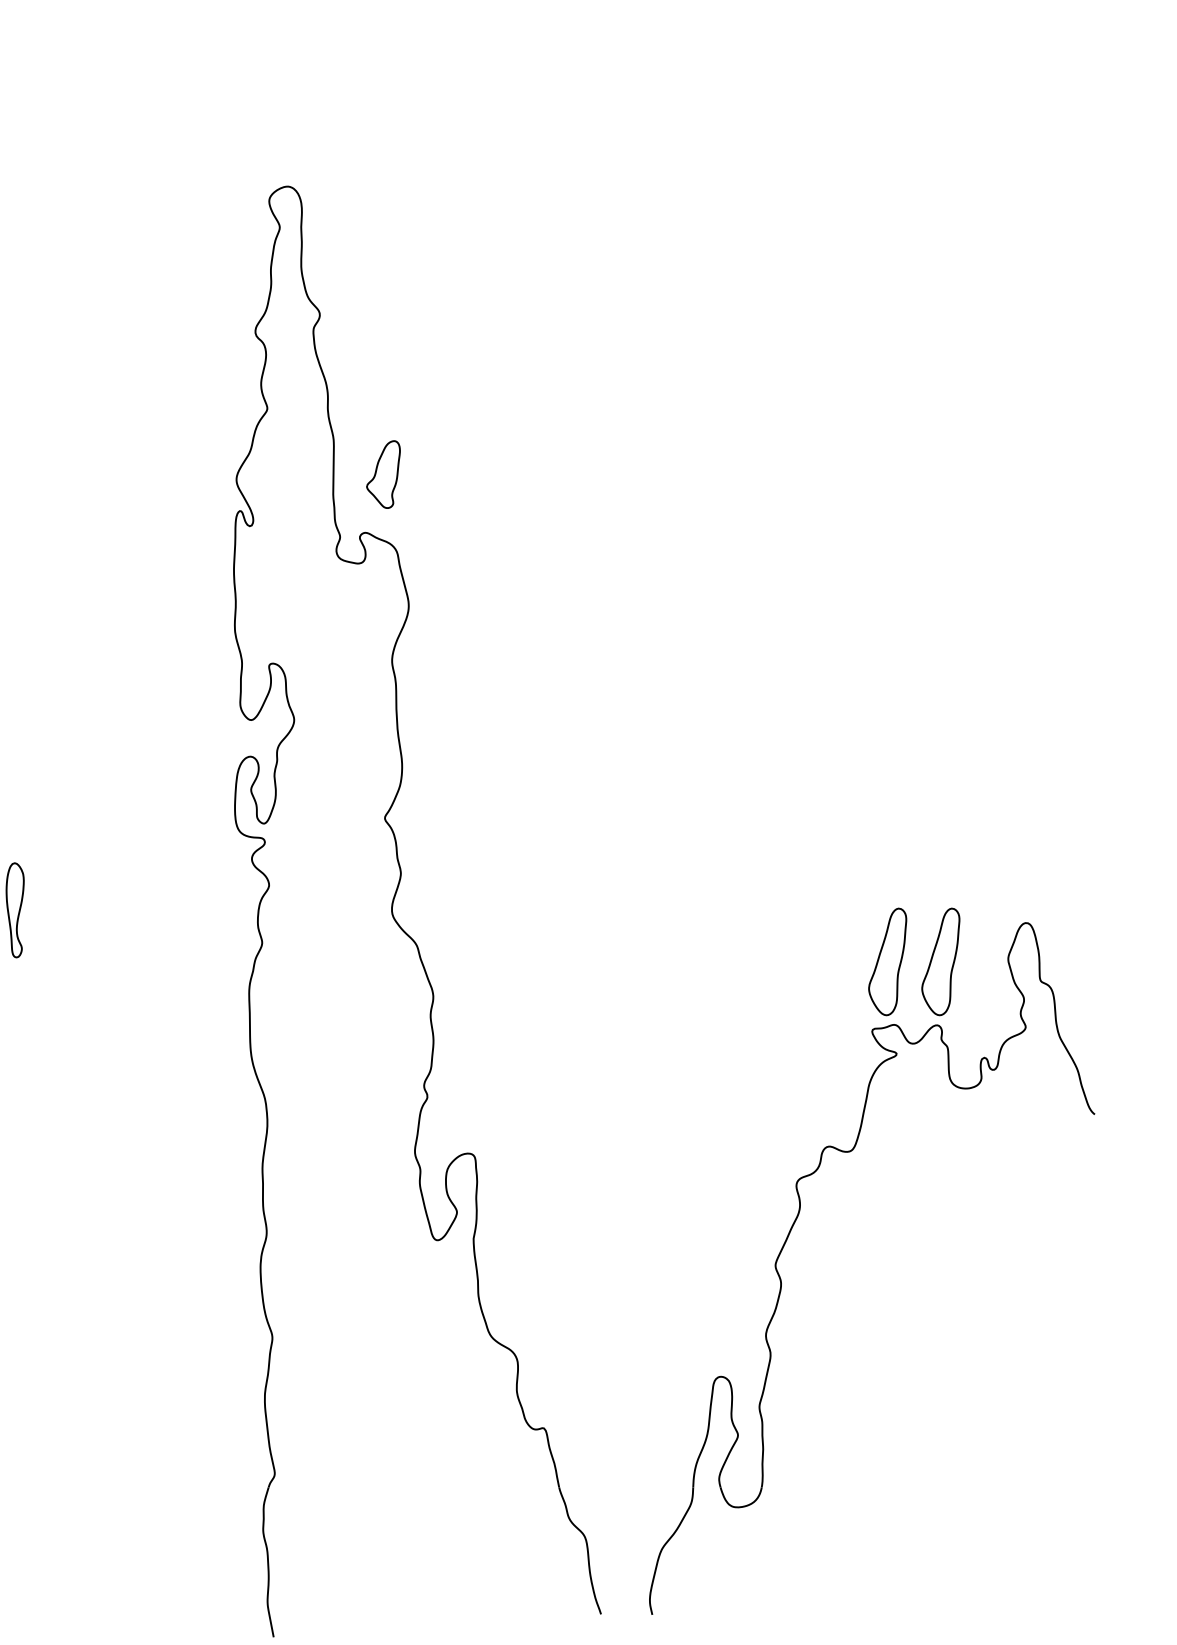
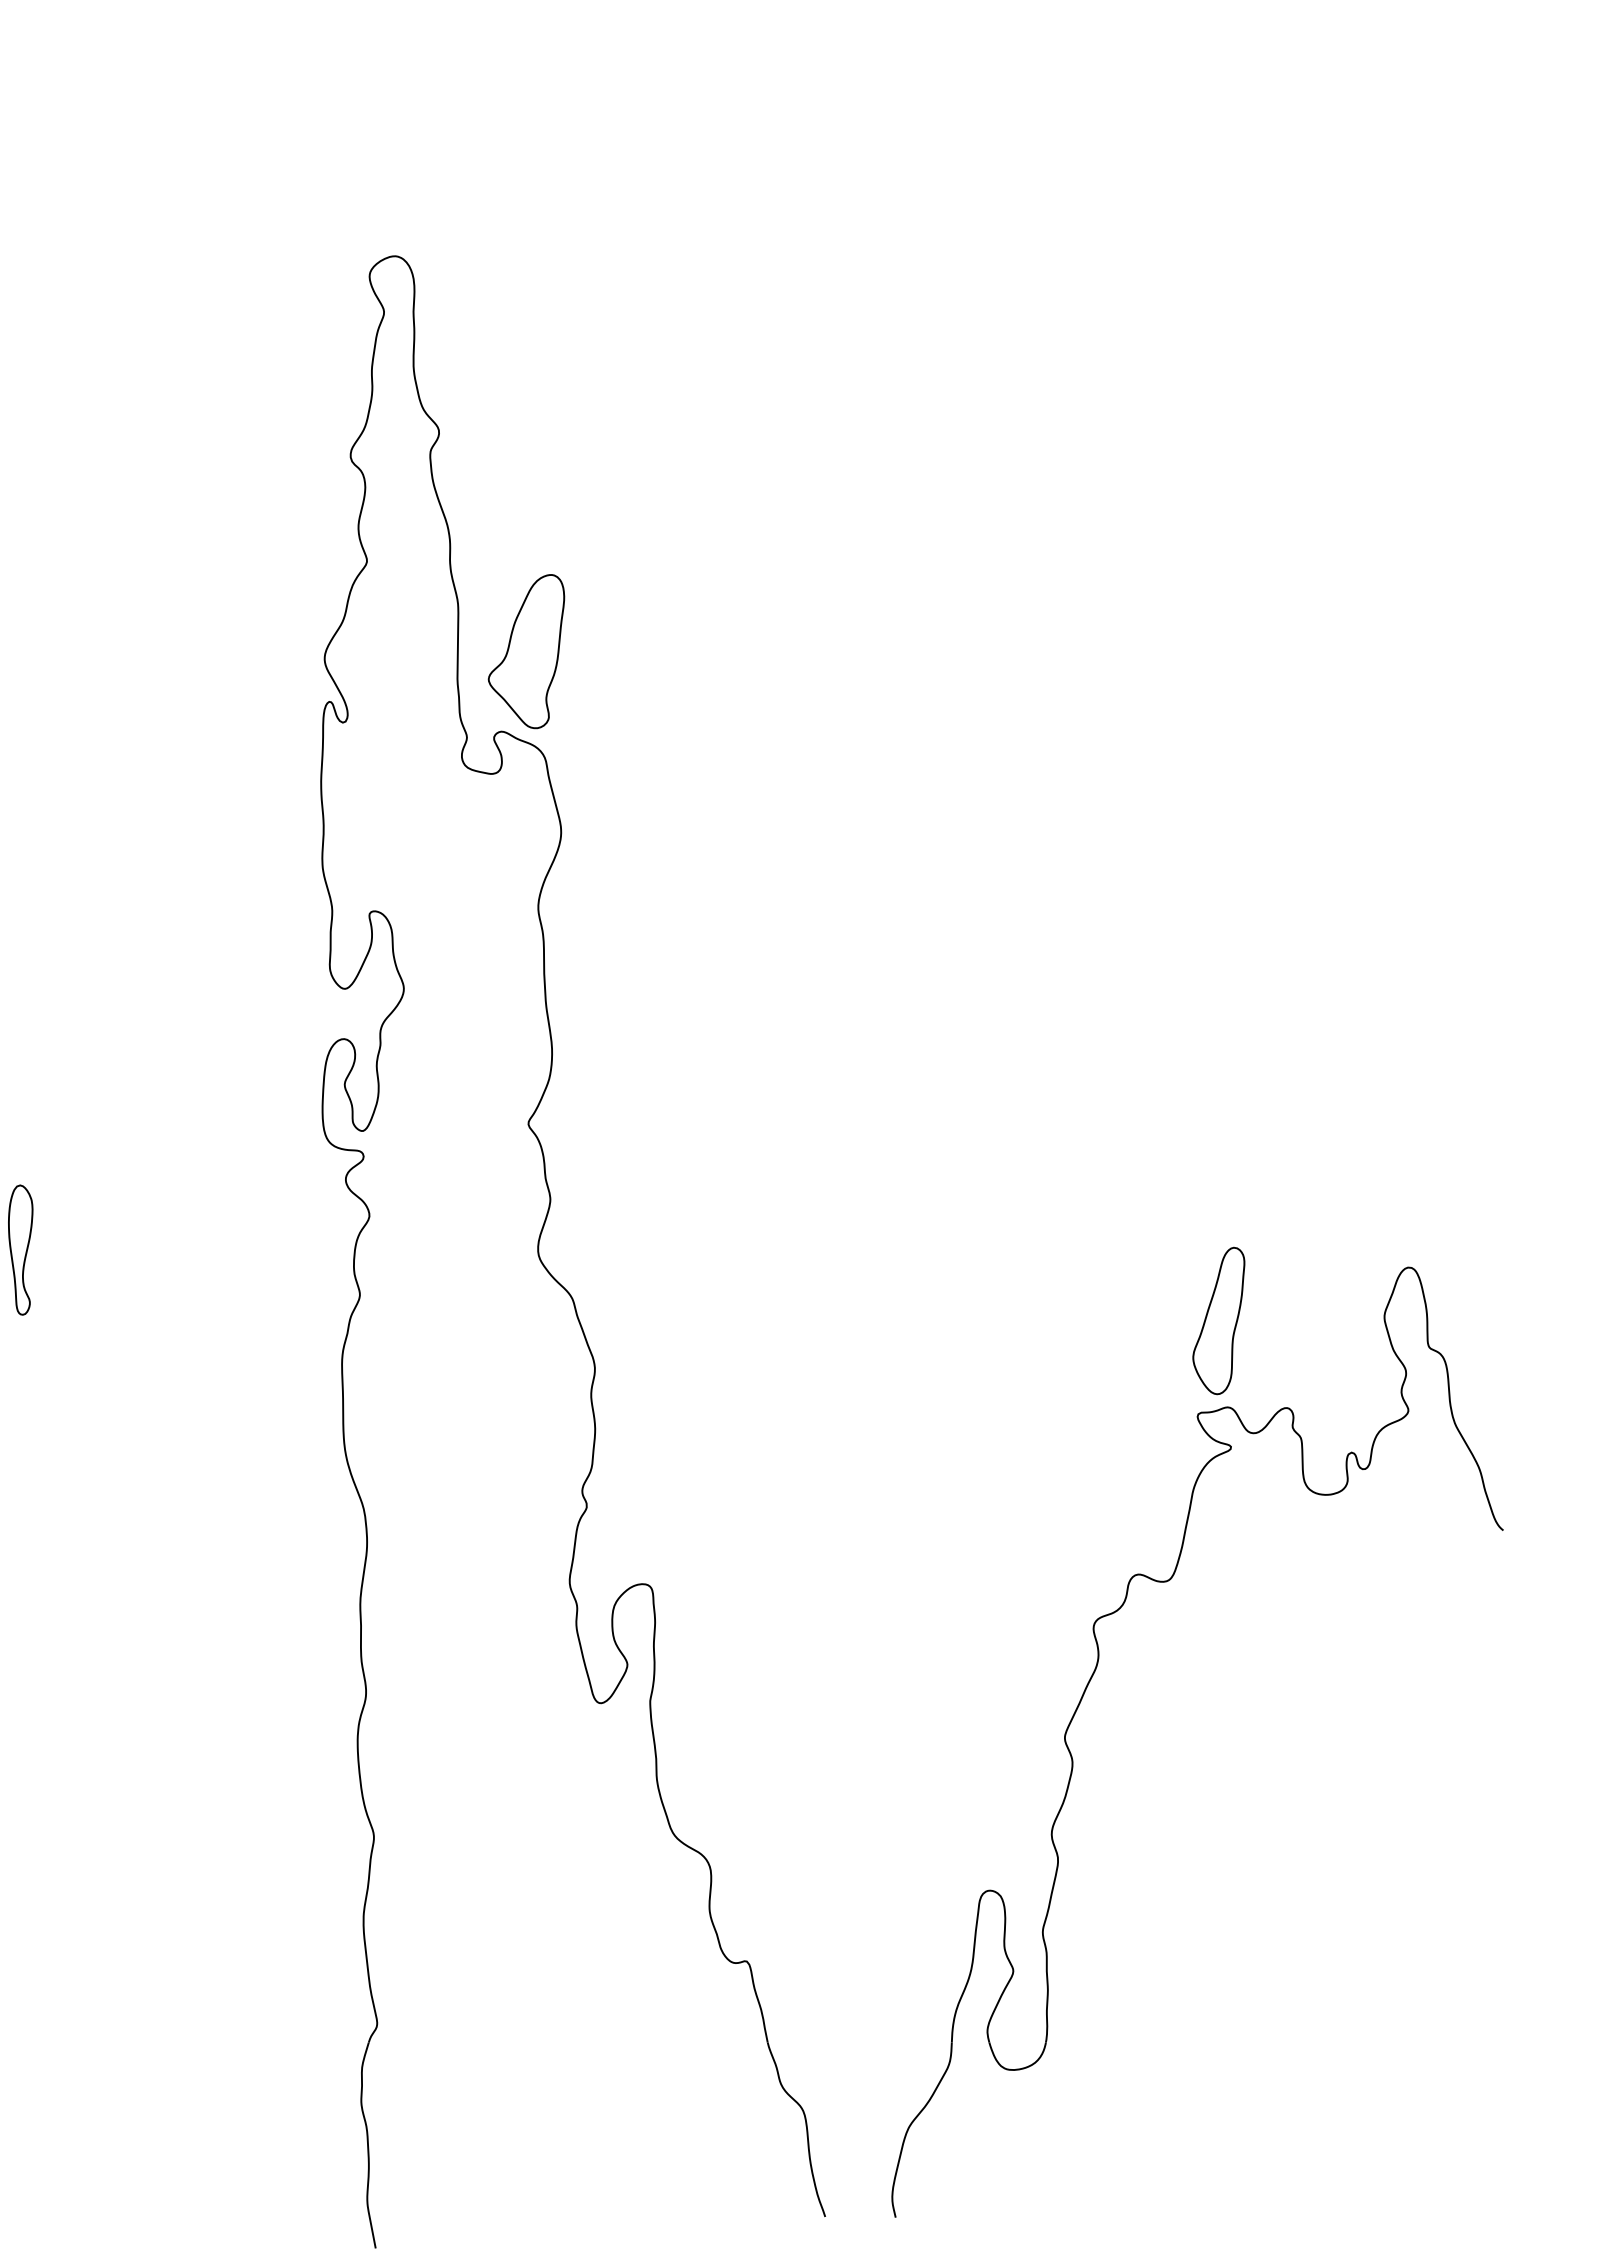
part: (383, 474) -> (526, 651), size x1.67
part: (940, 961) -> (1291, 1320), removed

